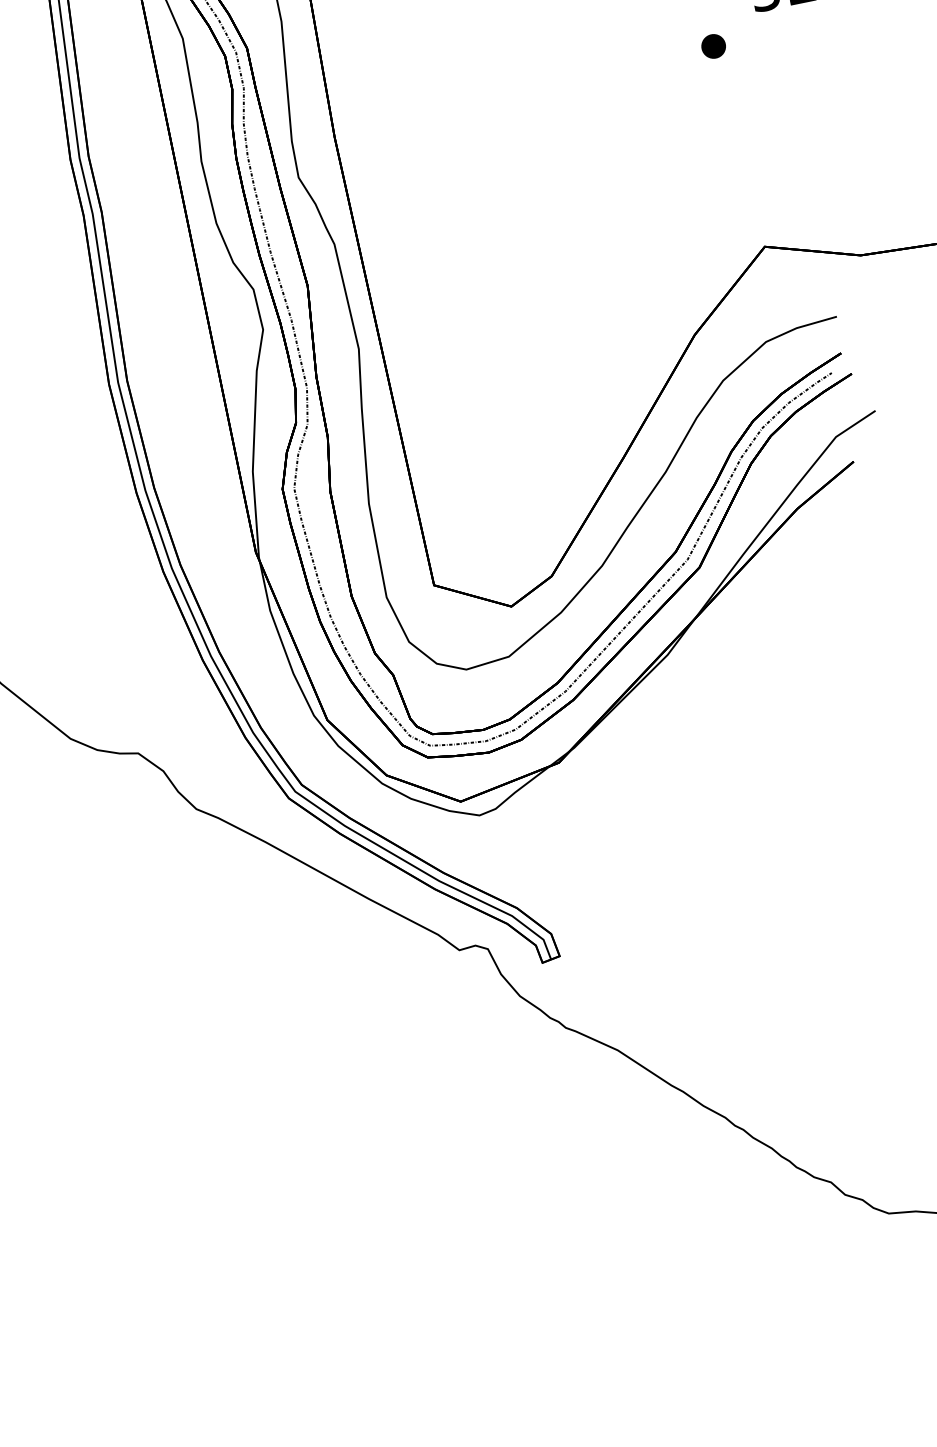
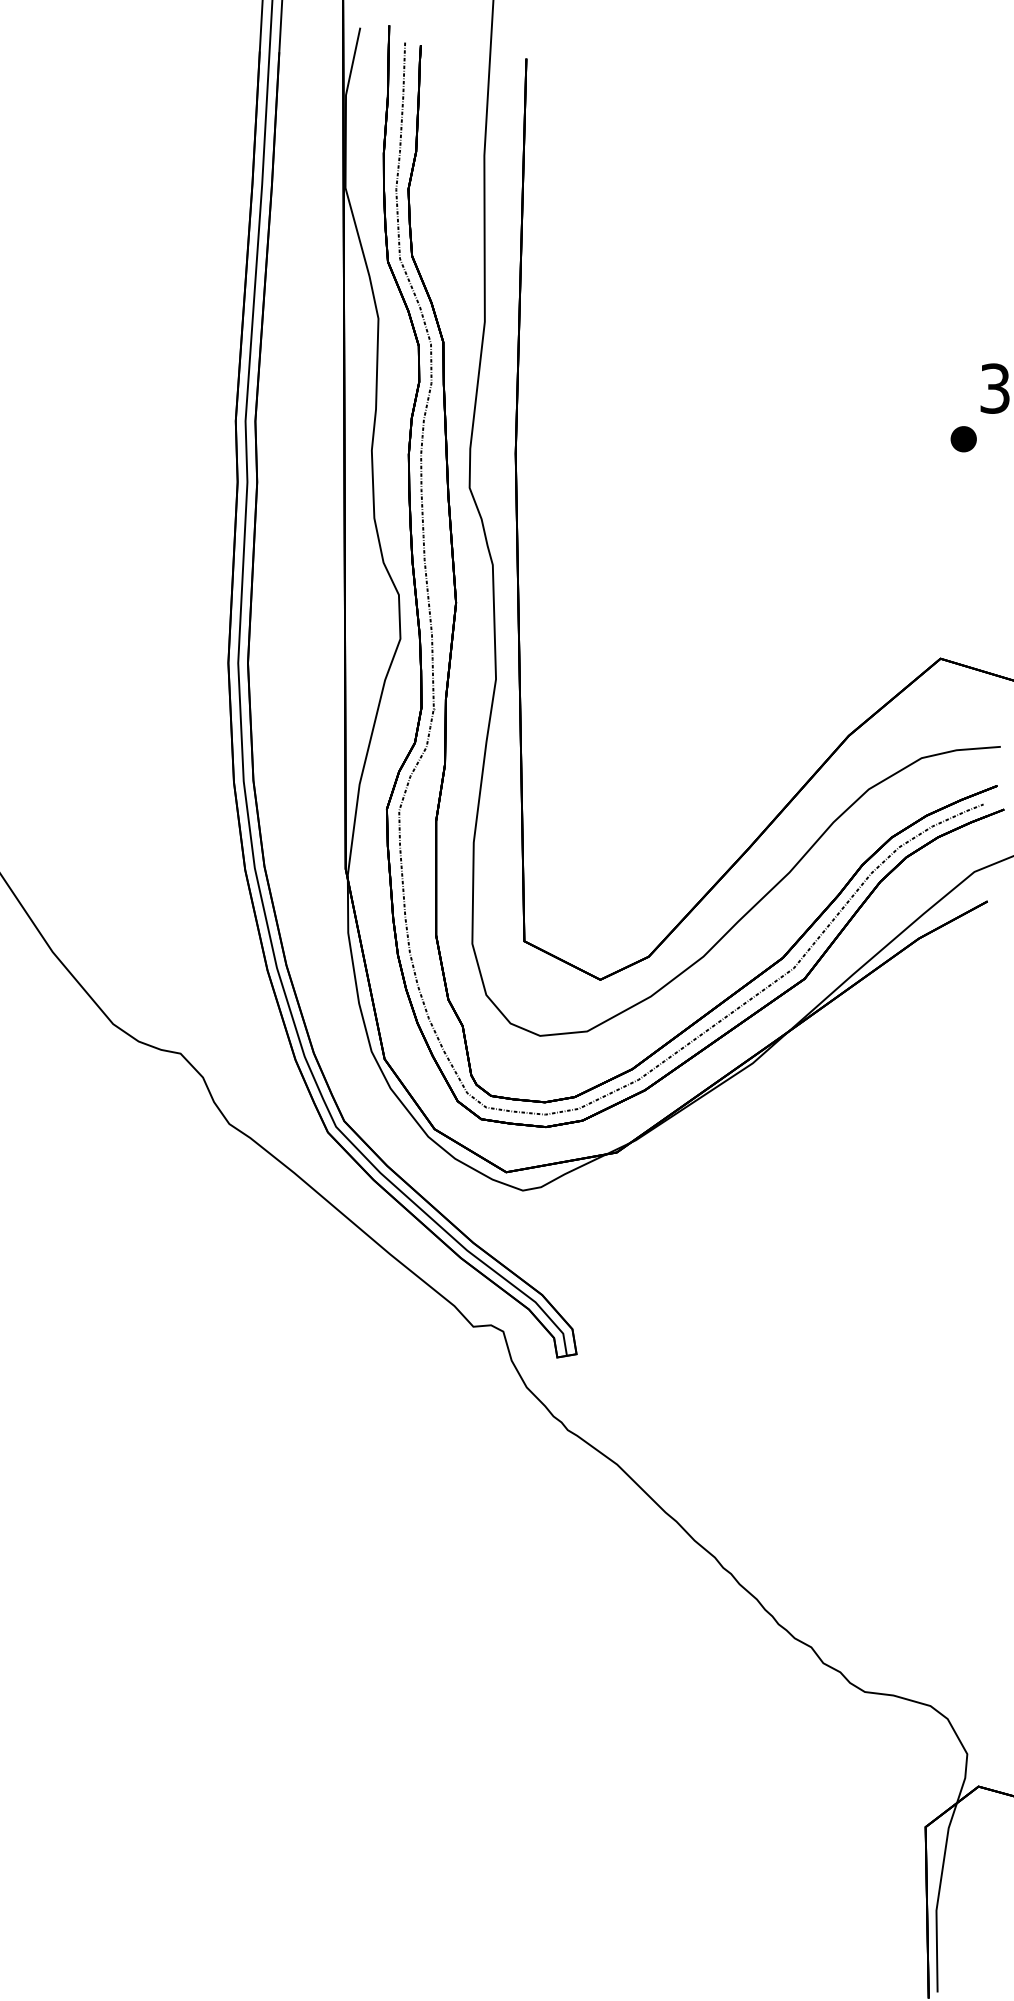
part: (713, 46) -> (963, 439), moved

